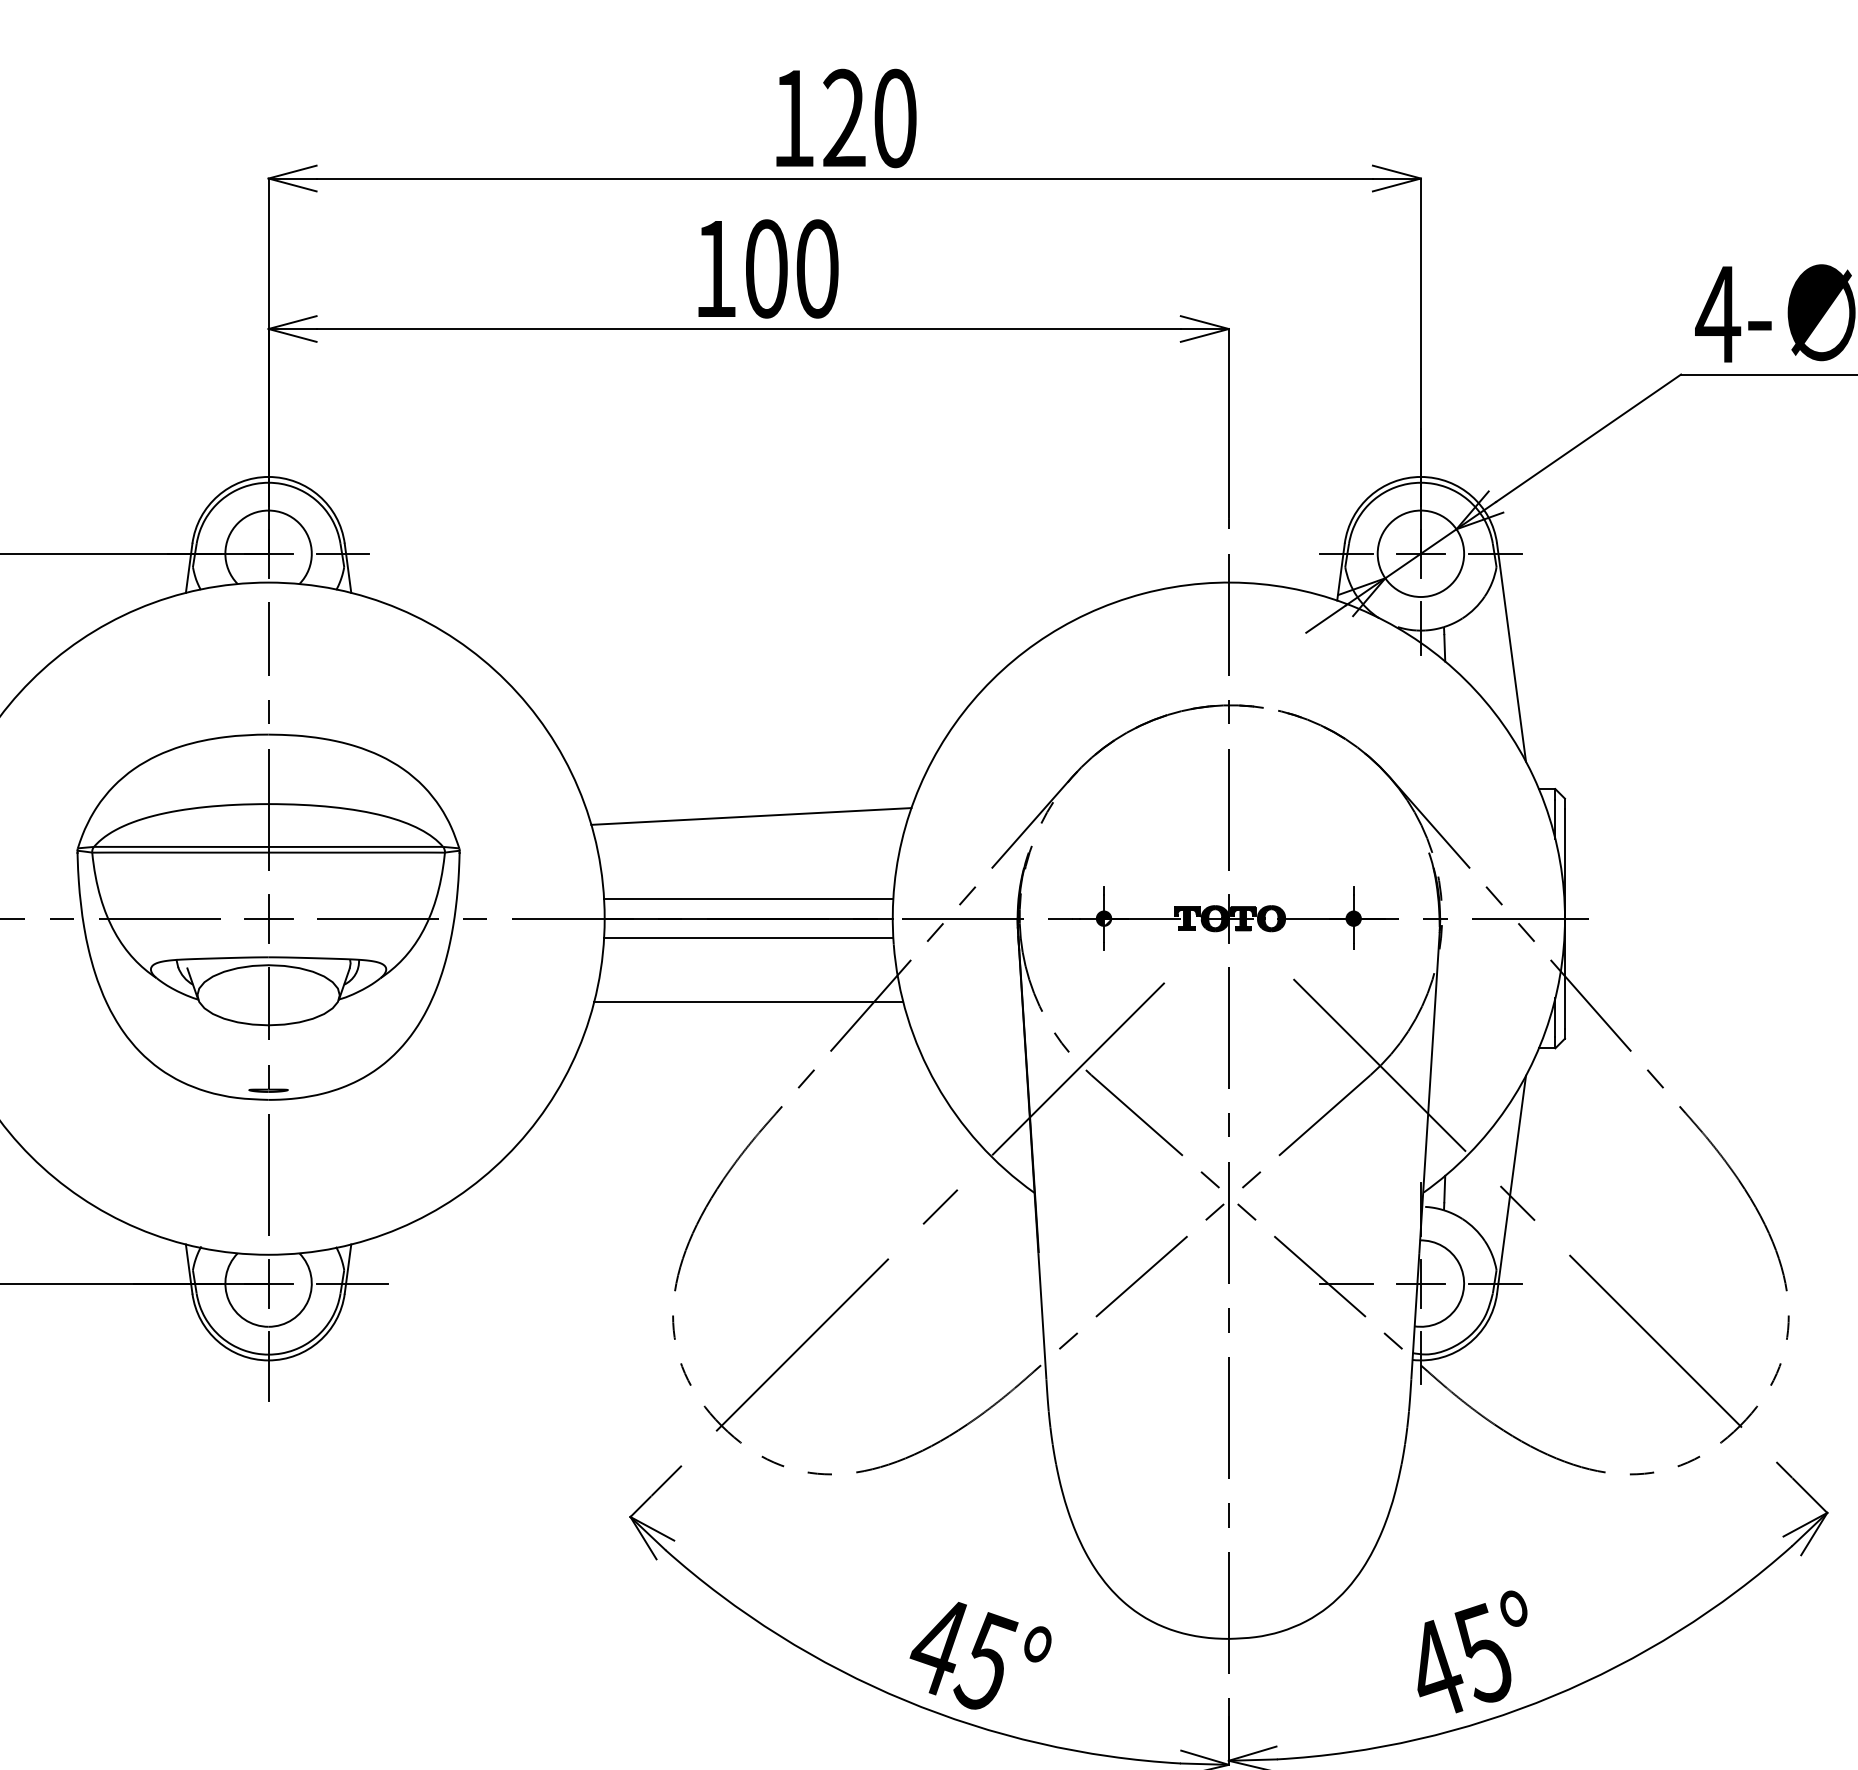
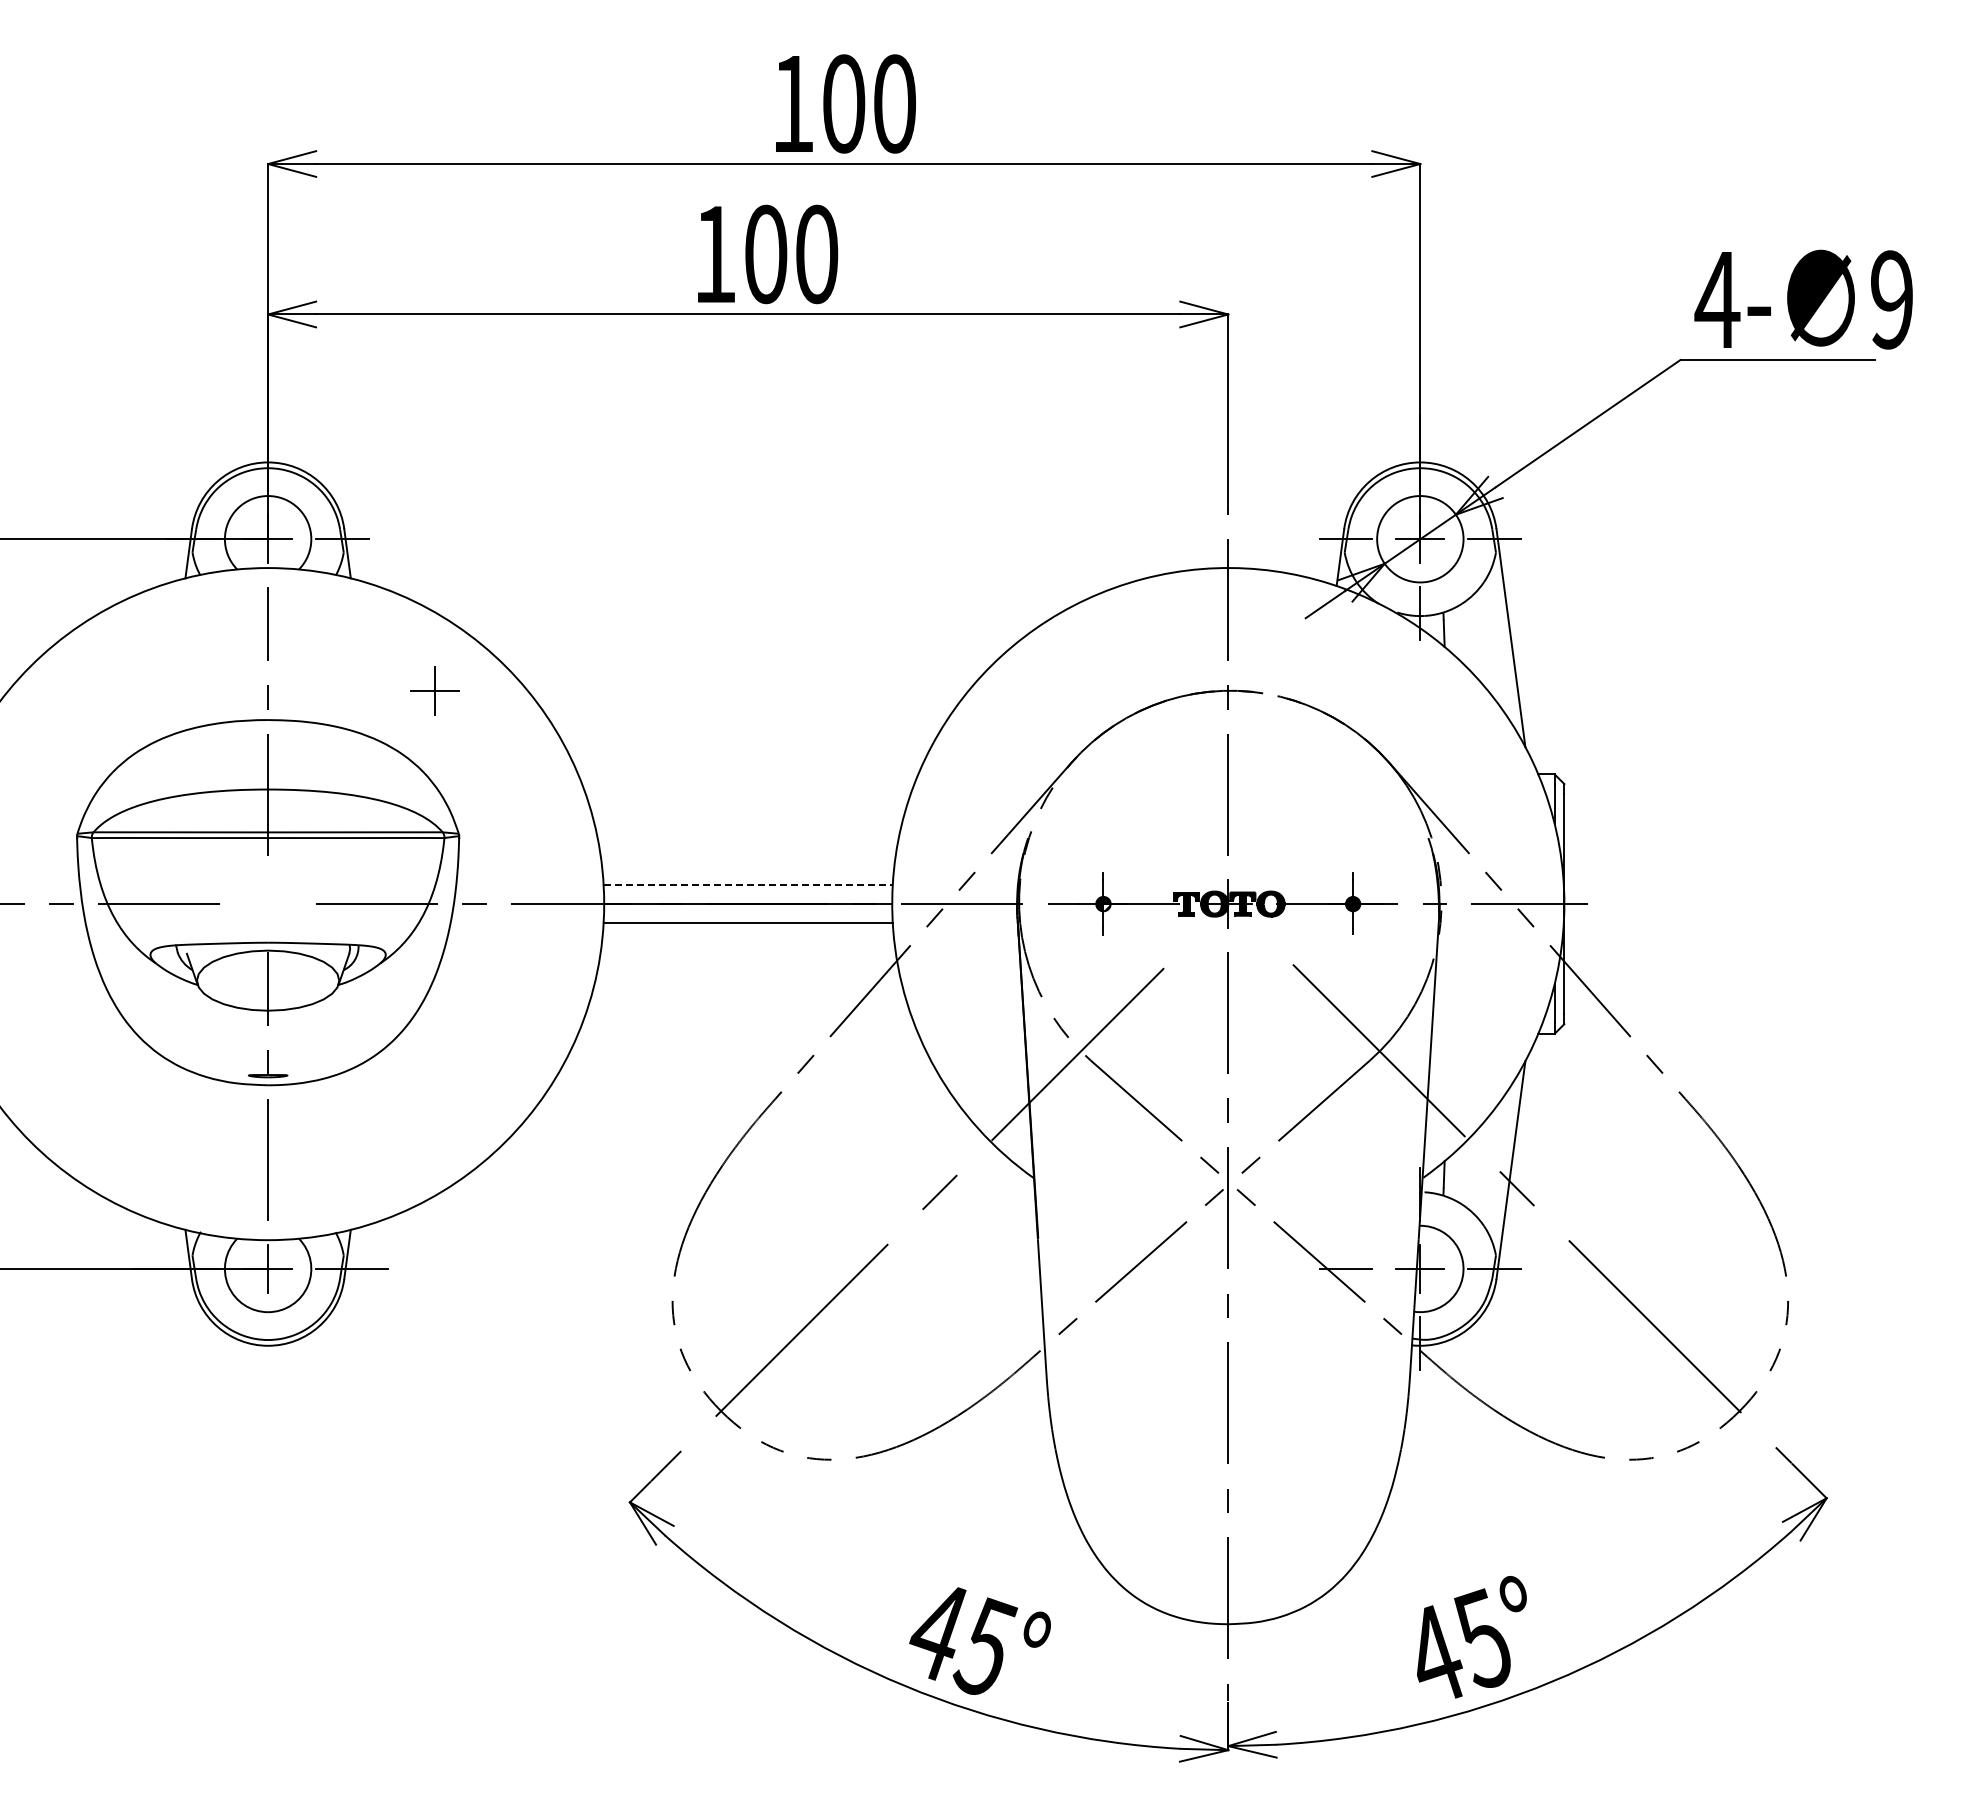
text: (844, 118) -> (843, 103), 120 -> 100
line: (751, 816) -> (750, 801), removed
line: (749, 899) -> (748, 884), solid -> dashed
part: (267, 918) -> (434, 690), moved
line: (748, 1002) -> (747, 987), removed
line: (268, 1366) -> (268, 1351), removed

